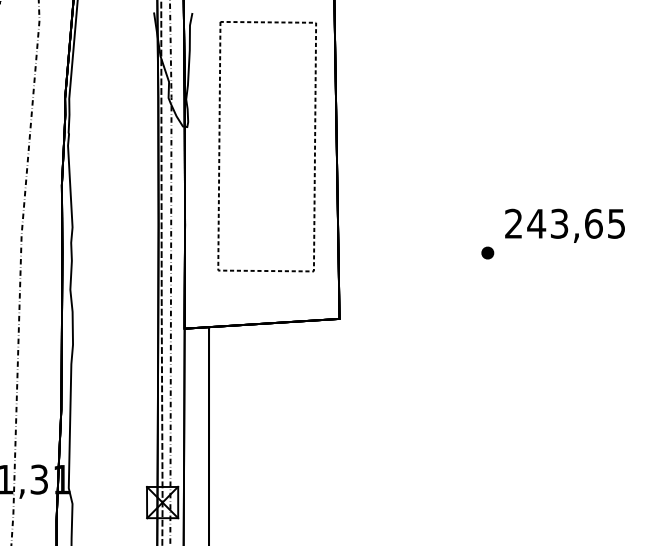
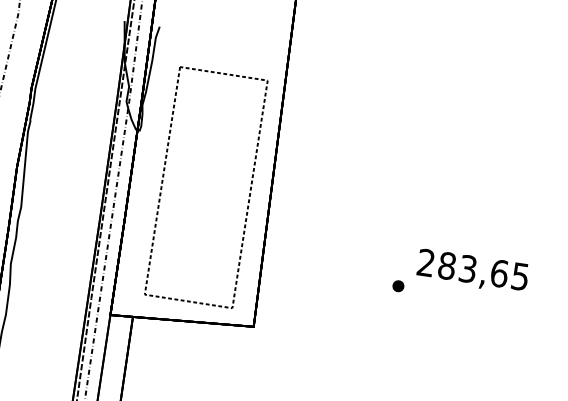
part: (220, 146) -> (163, 181), moved
text: (536, 223) -> (447, 265), 243,65 -> 283,65

